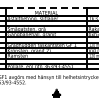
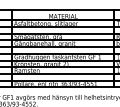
line: (46, 7) -> (63, 9), dashed -> solid

